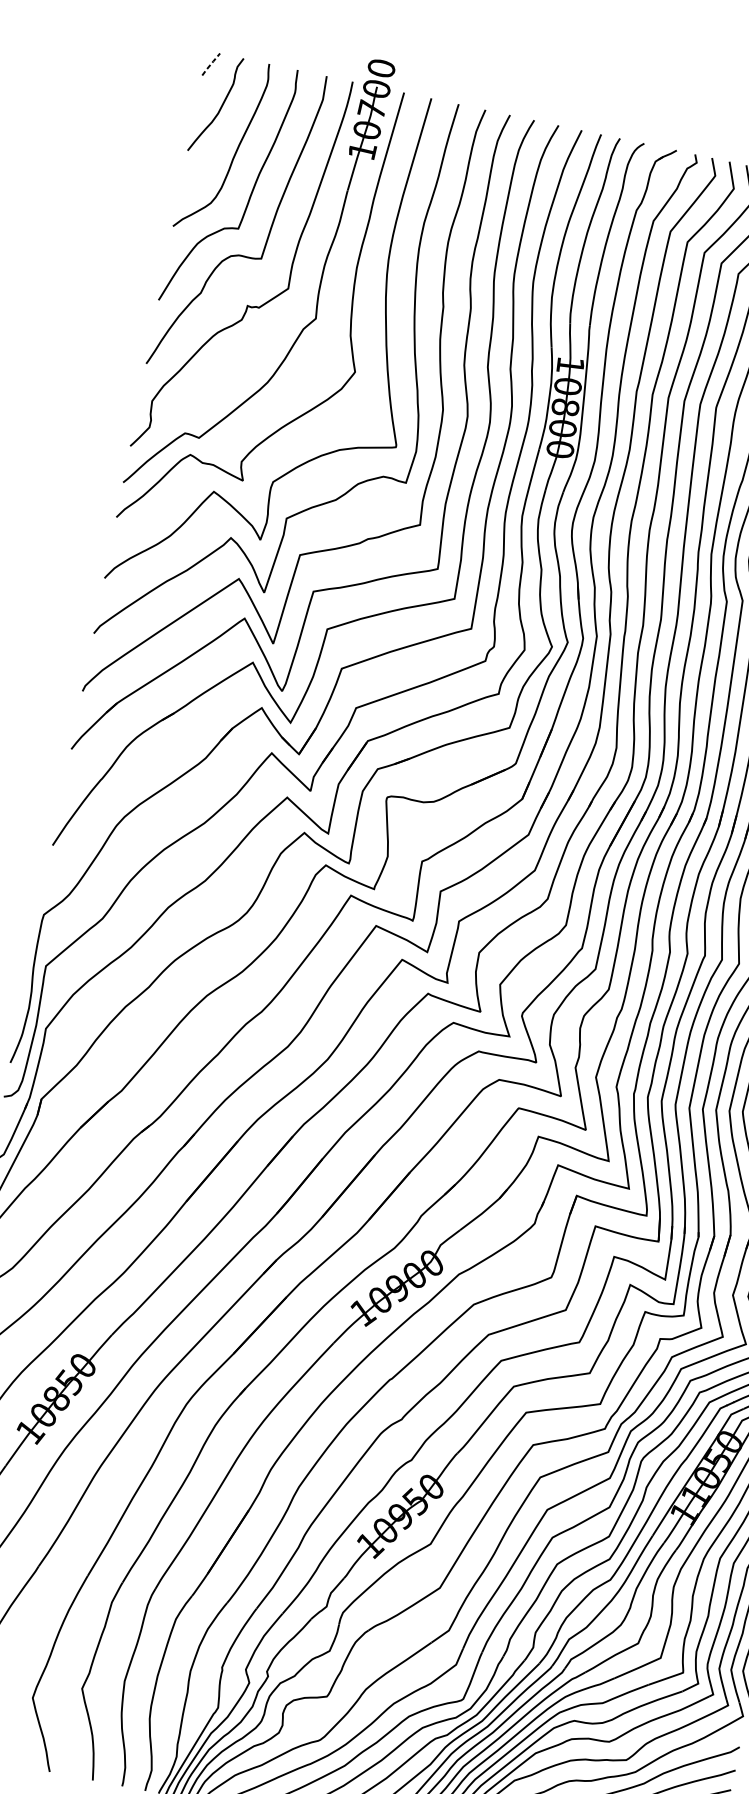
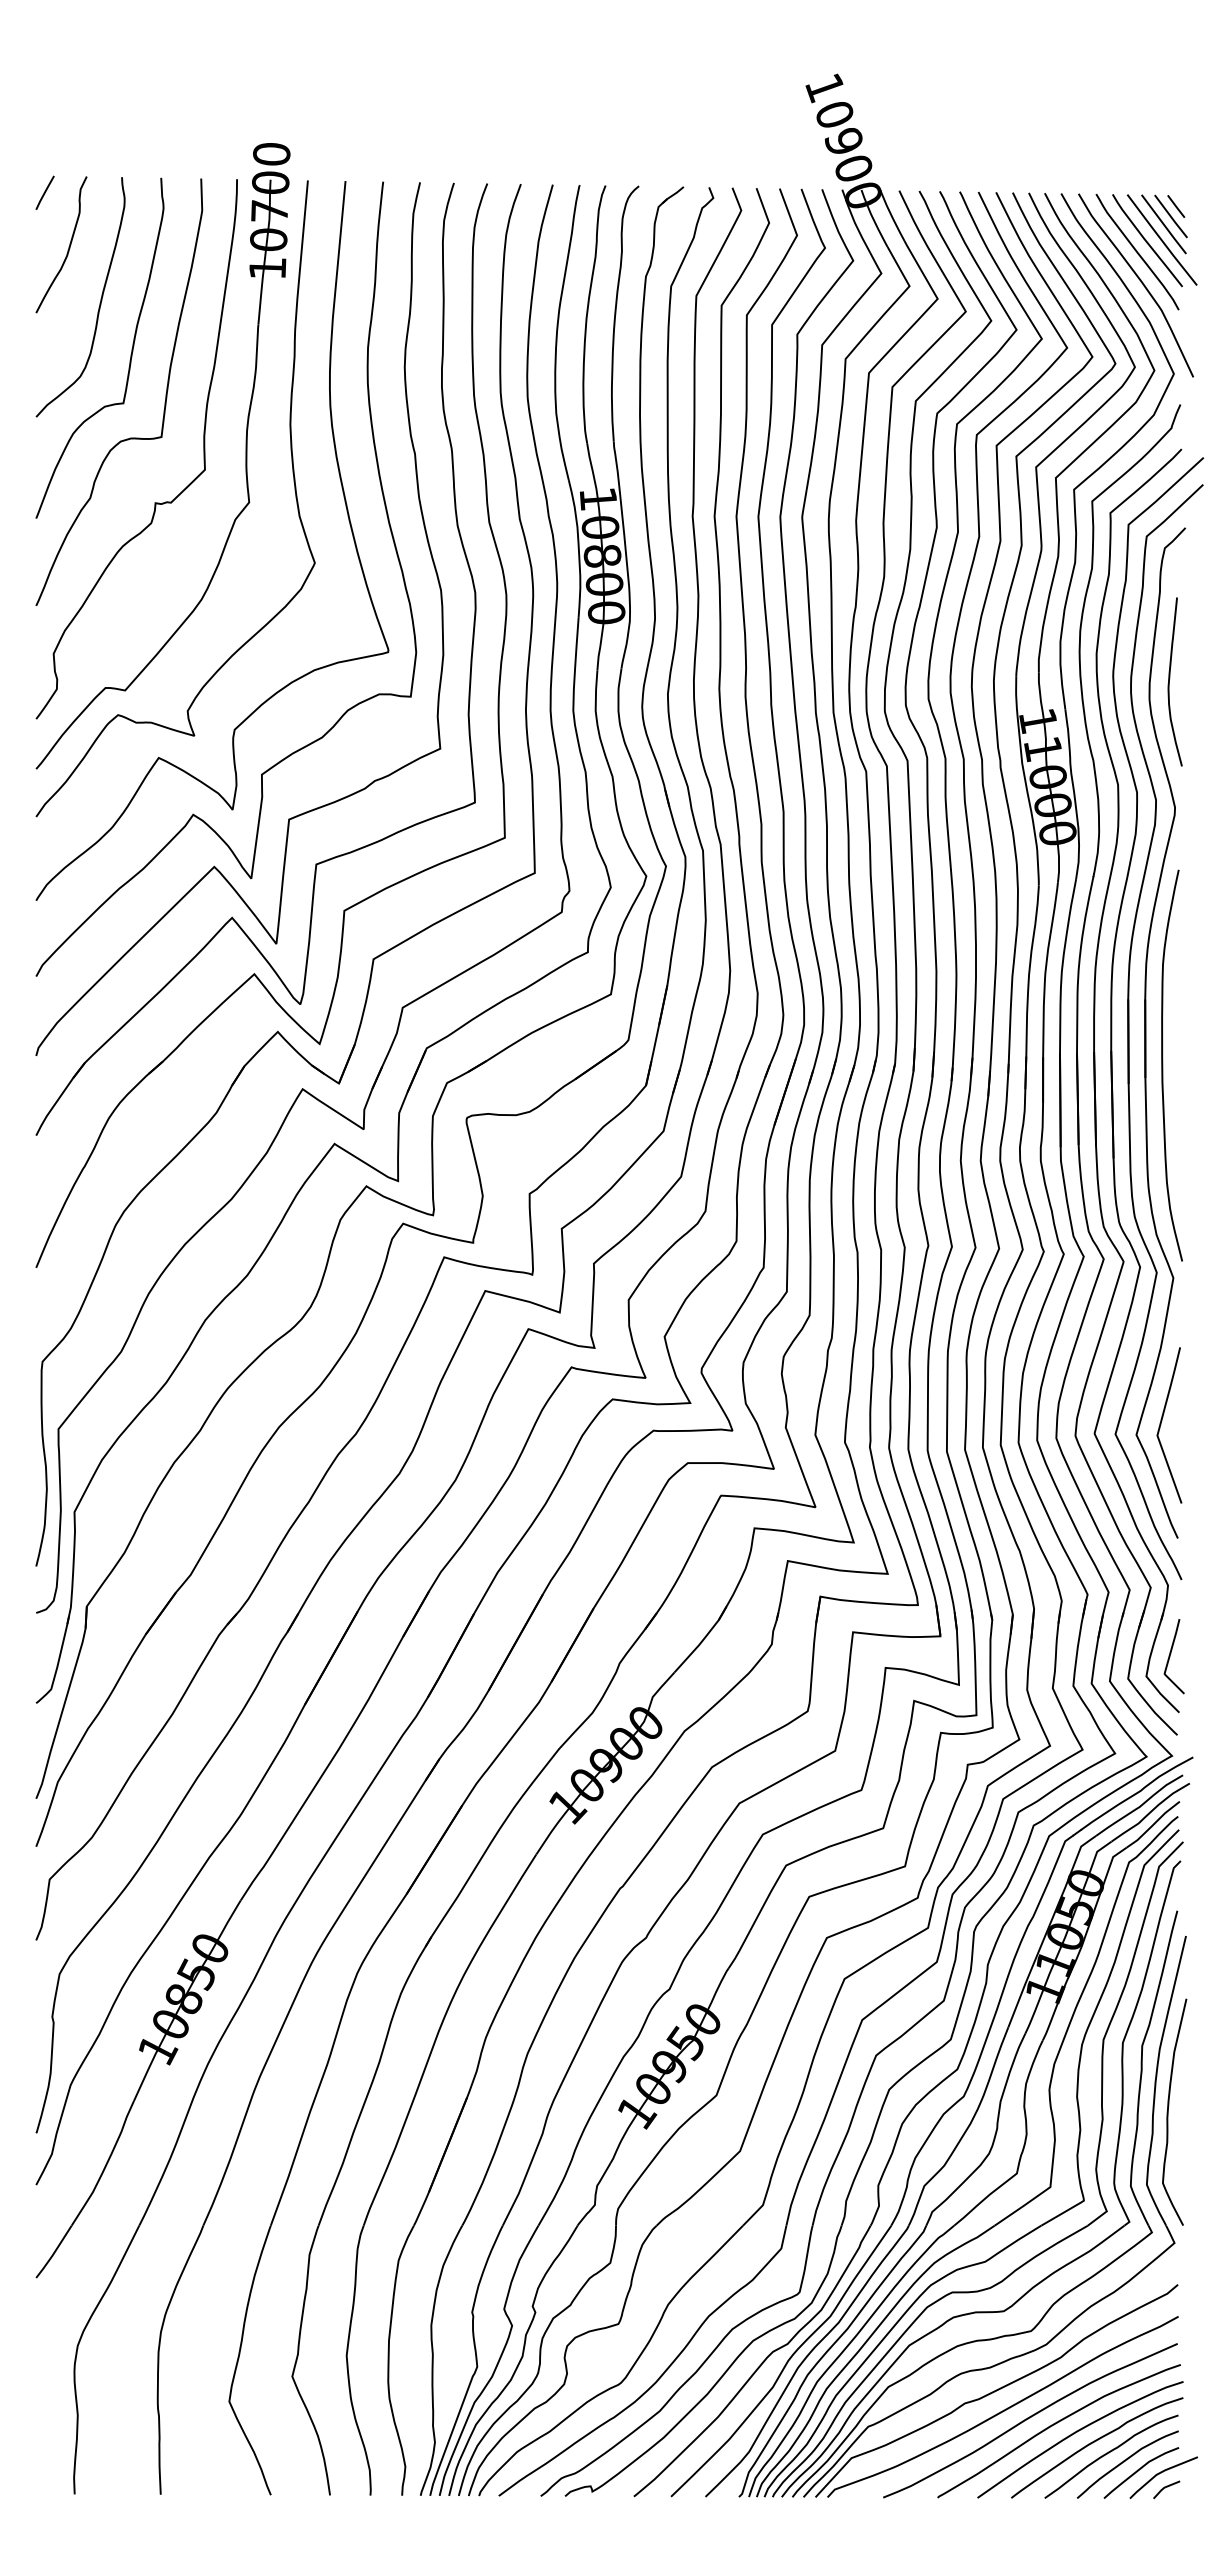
line: (210, 64) -> (44, 192), dashed -> solid

